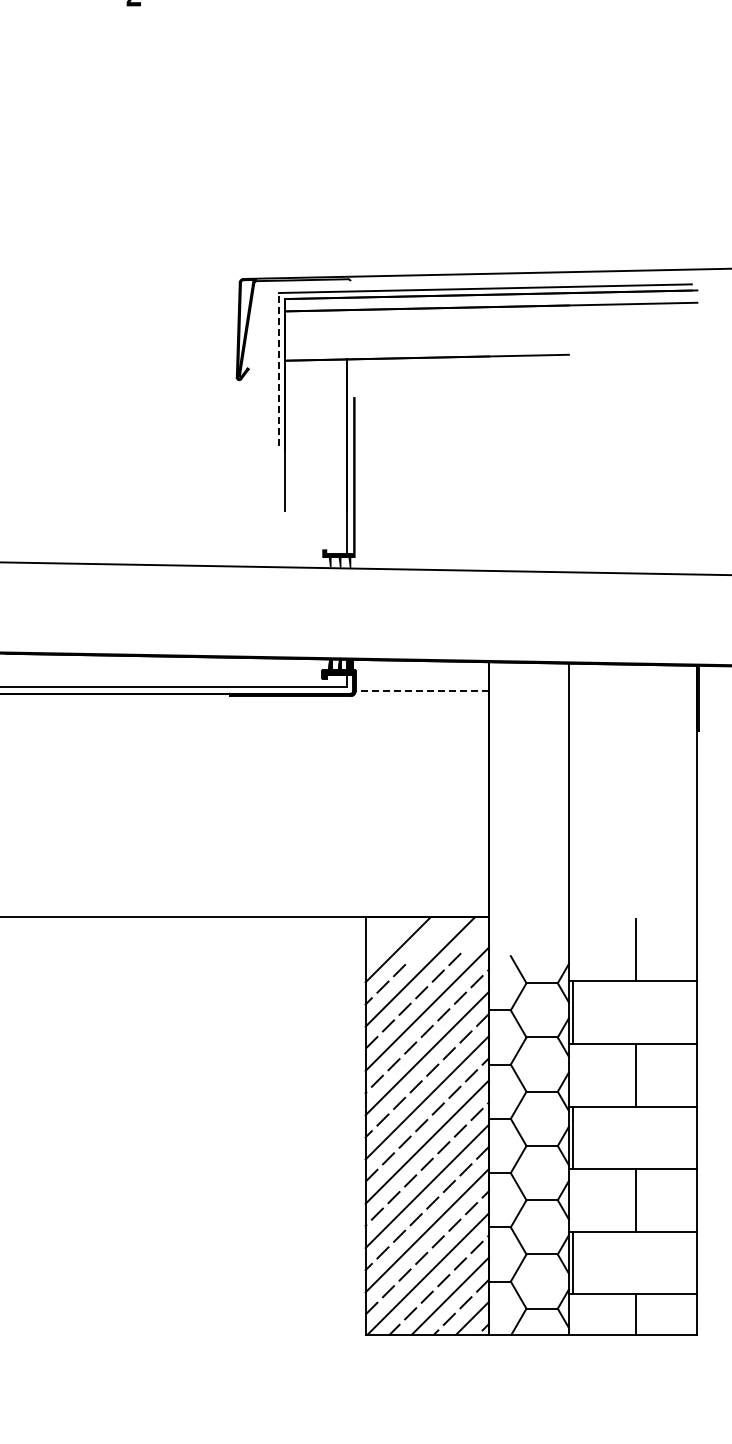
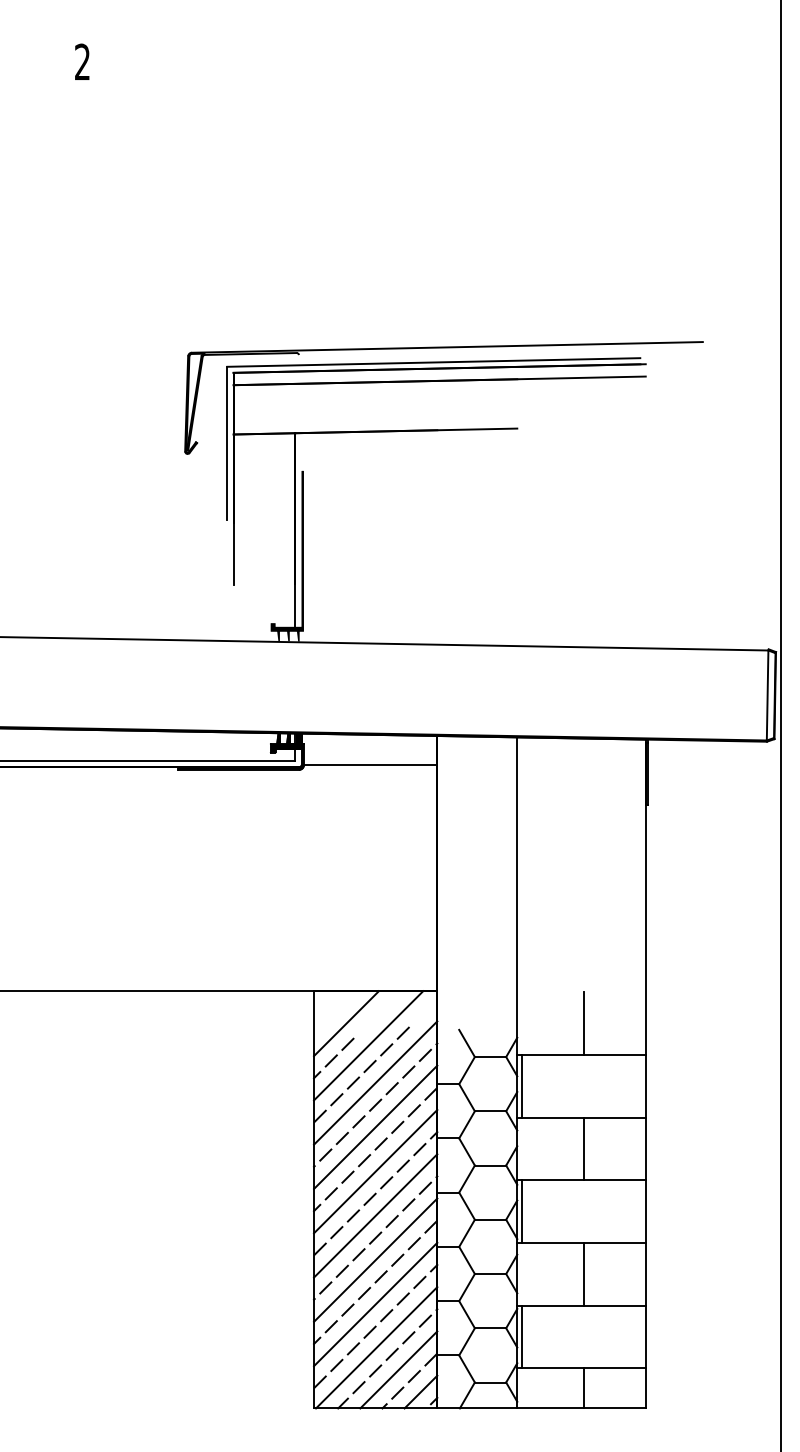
line: (279, 369) -> (227, 443), dashed -> solid
line: (422, 691) -> (370, 765), dashed -> solid

